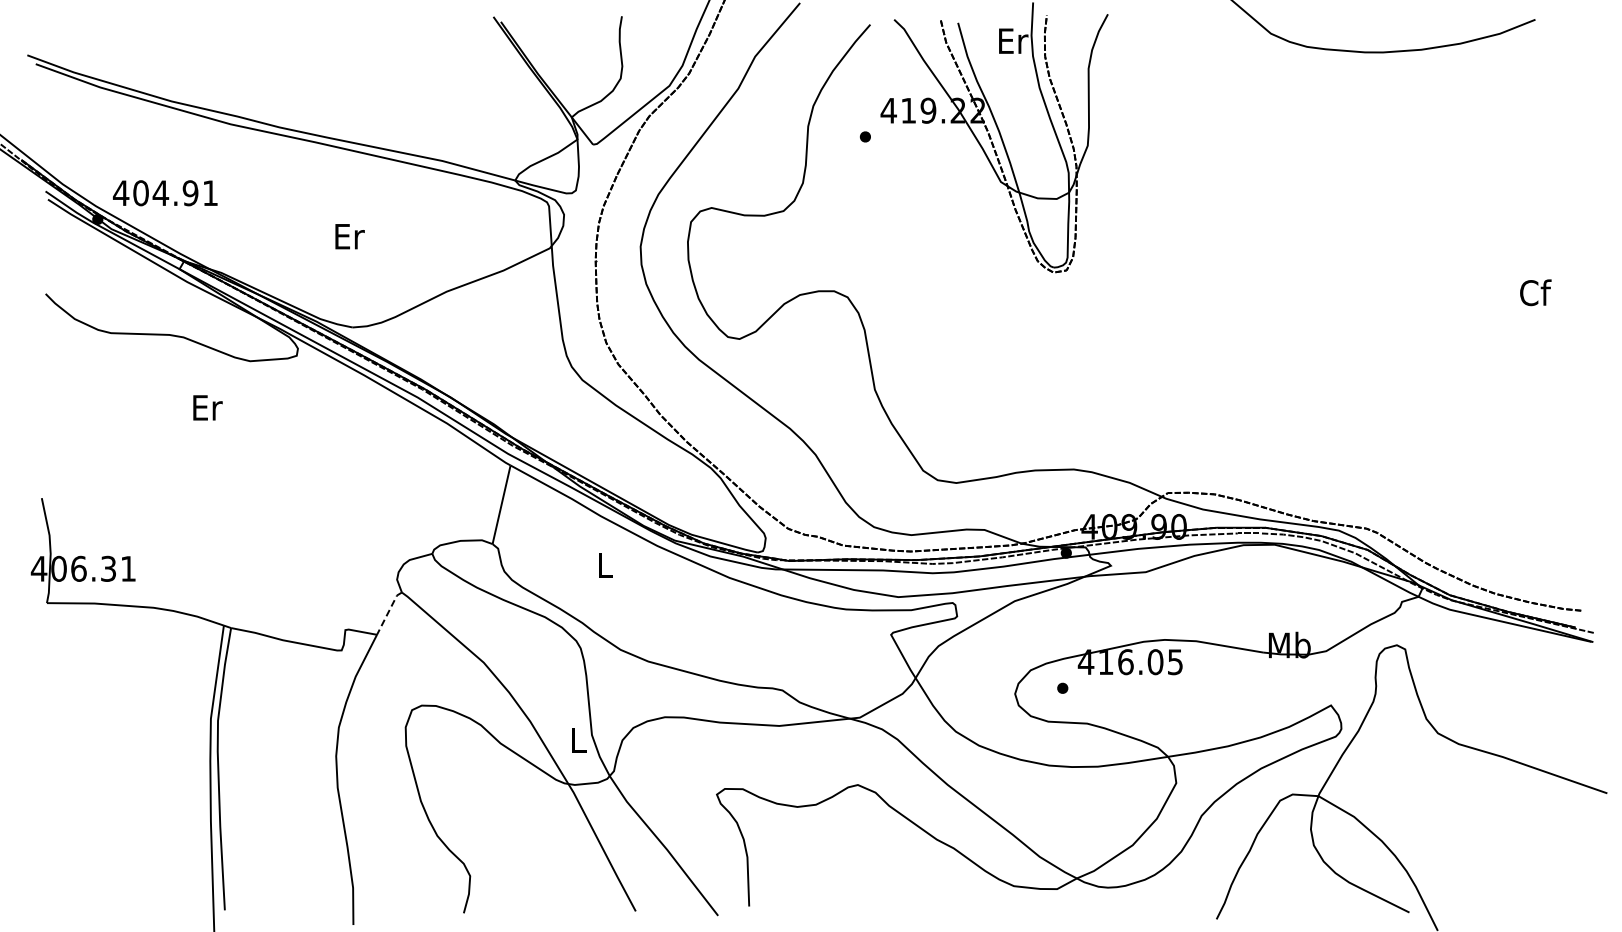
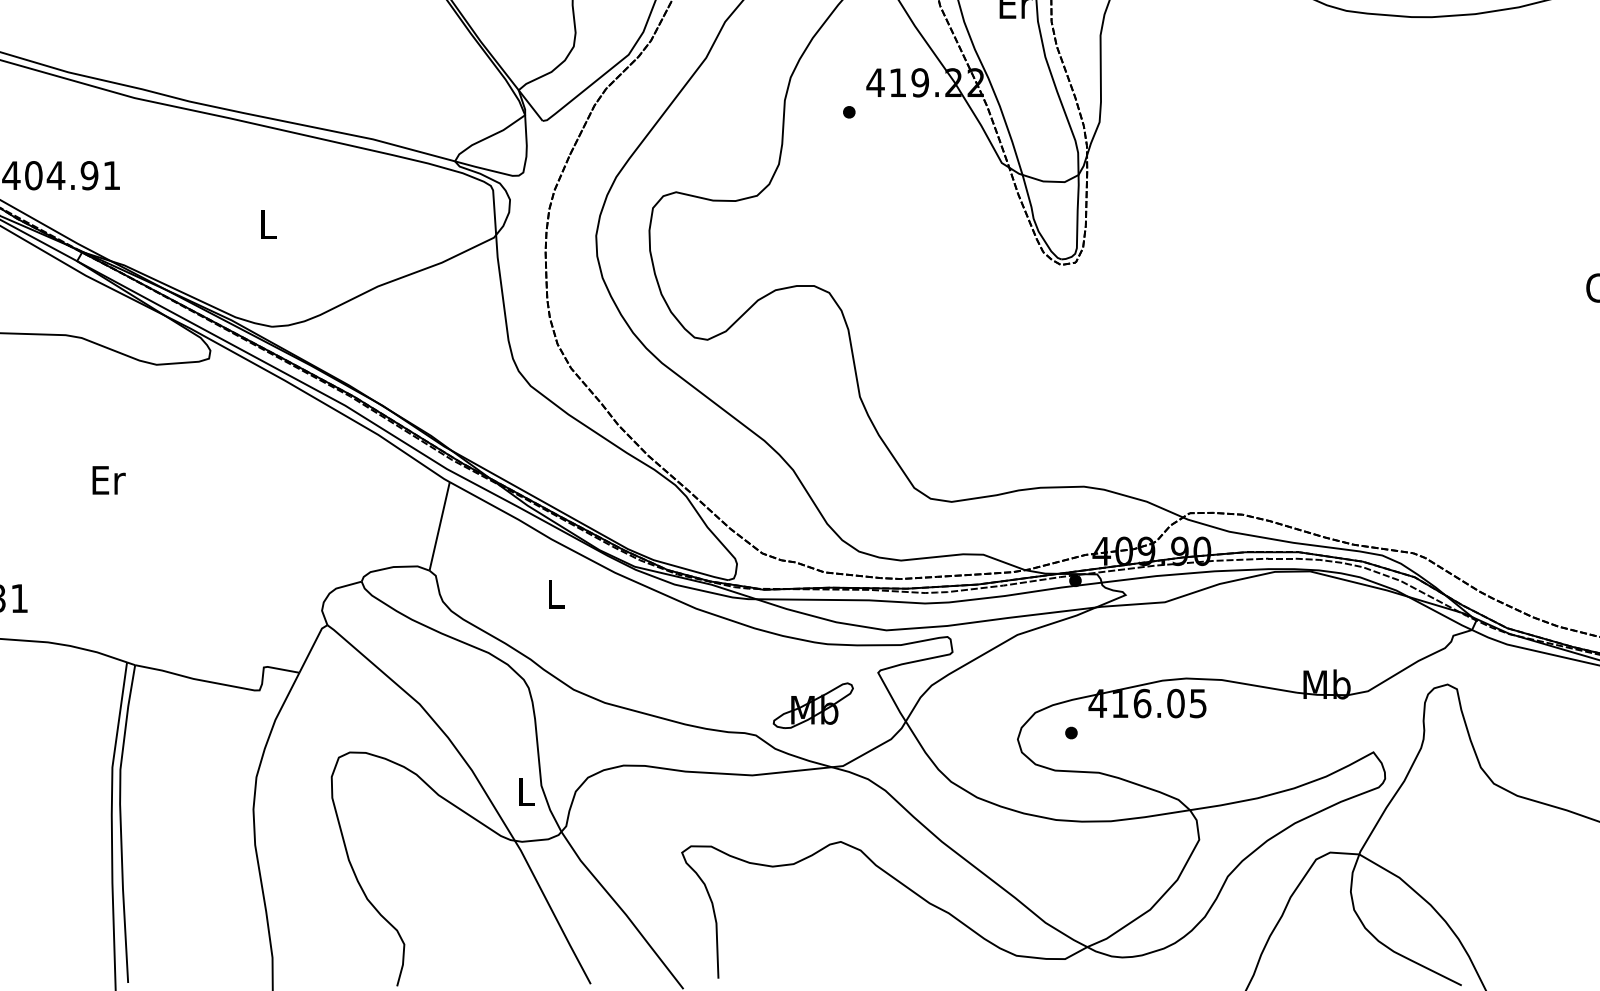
text: (349, 236) -> (268, 224), Er -> L
text: (207, 407) -> (108, 479), moved
line: (388, 612) -> (312, 647), dashed -> solid
part: (833, 663) -> (813, 705), added

